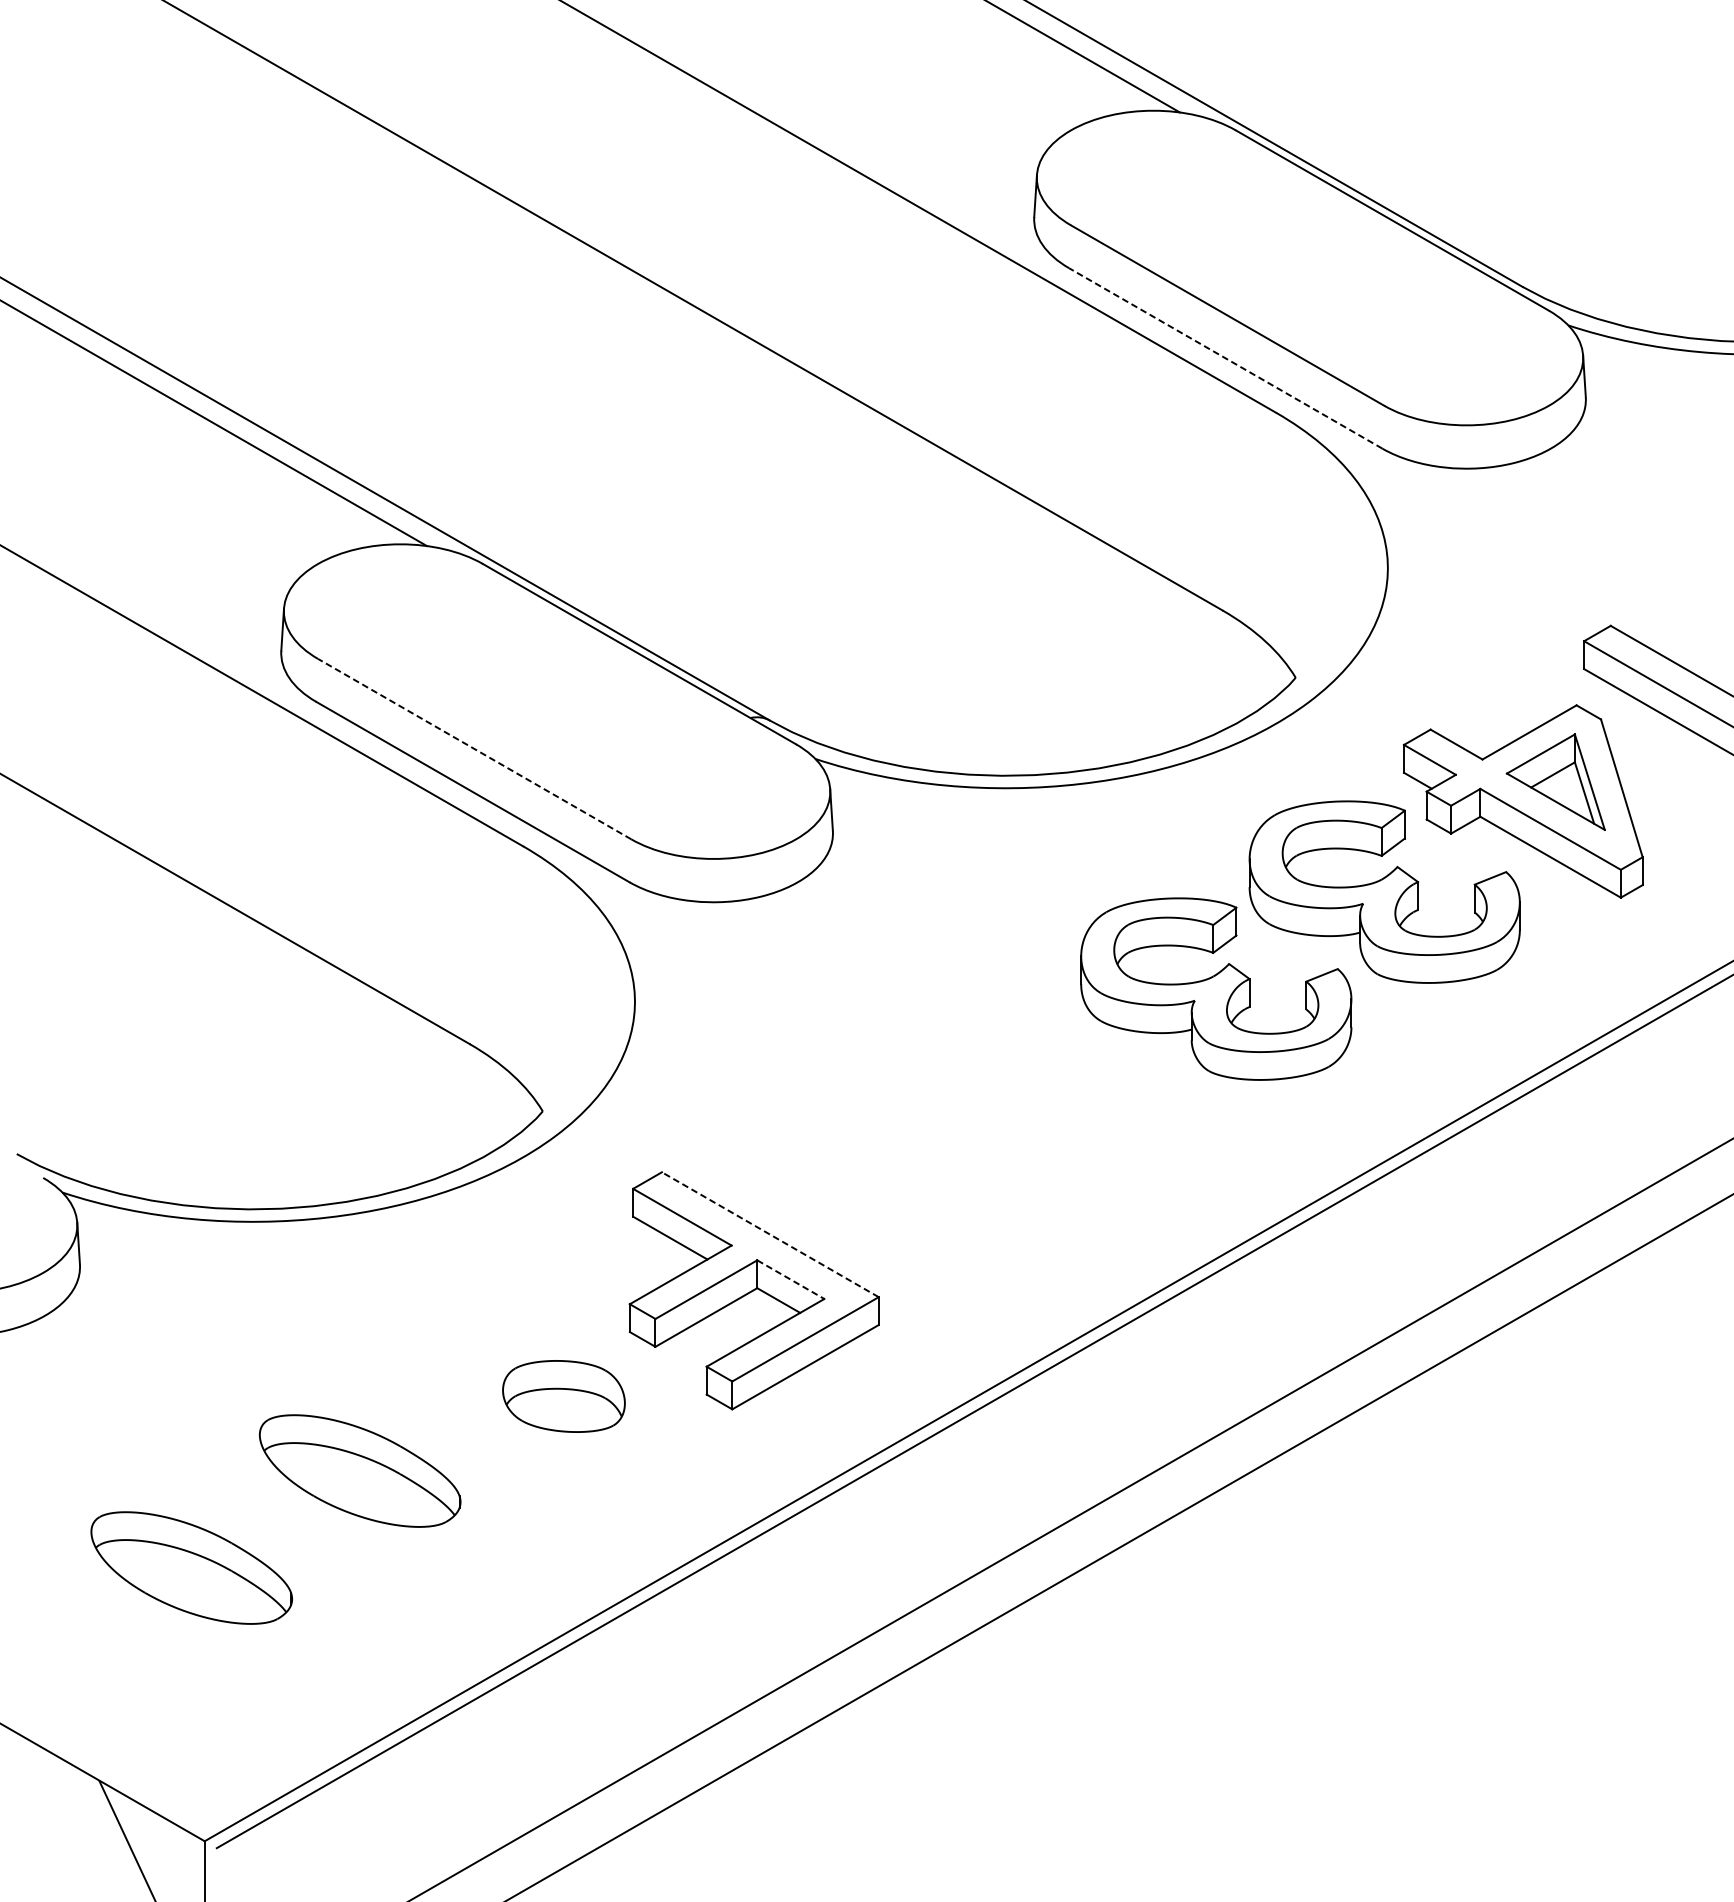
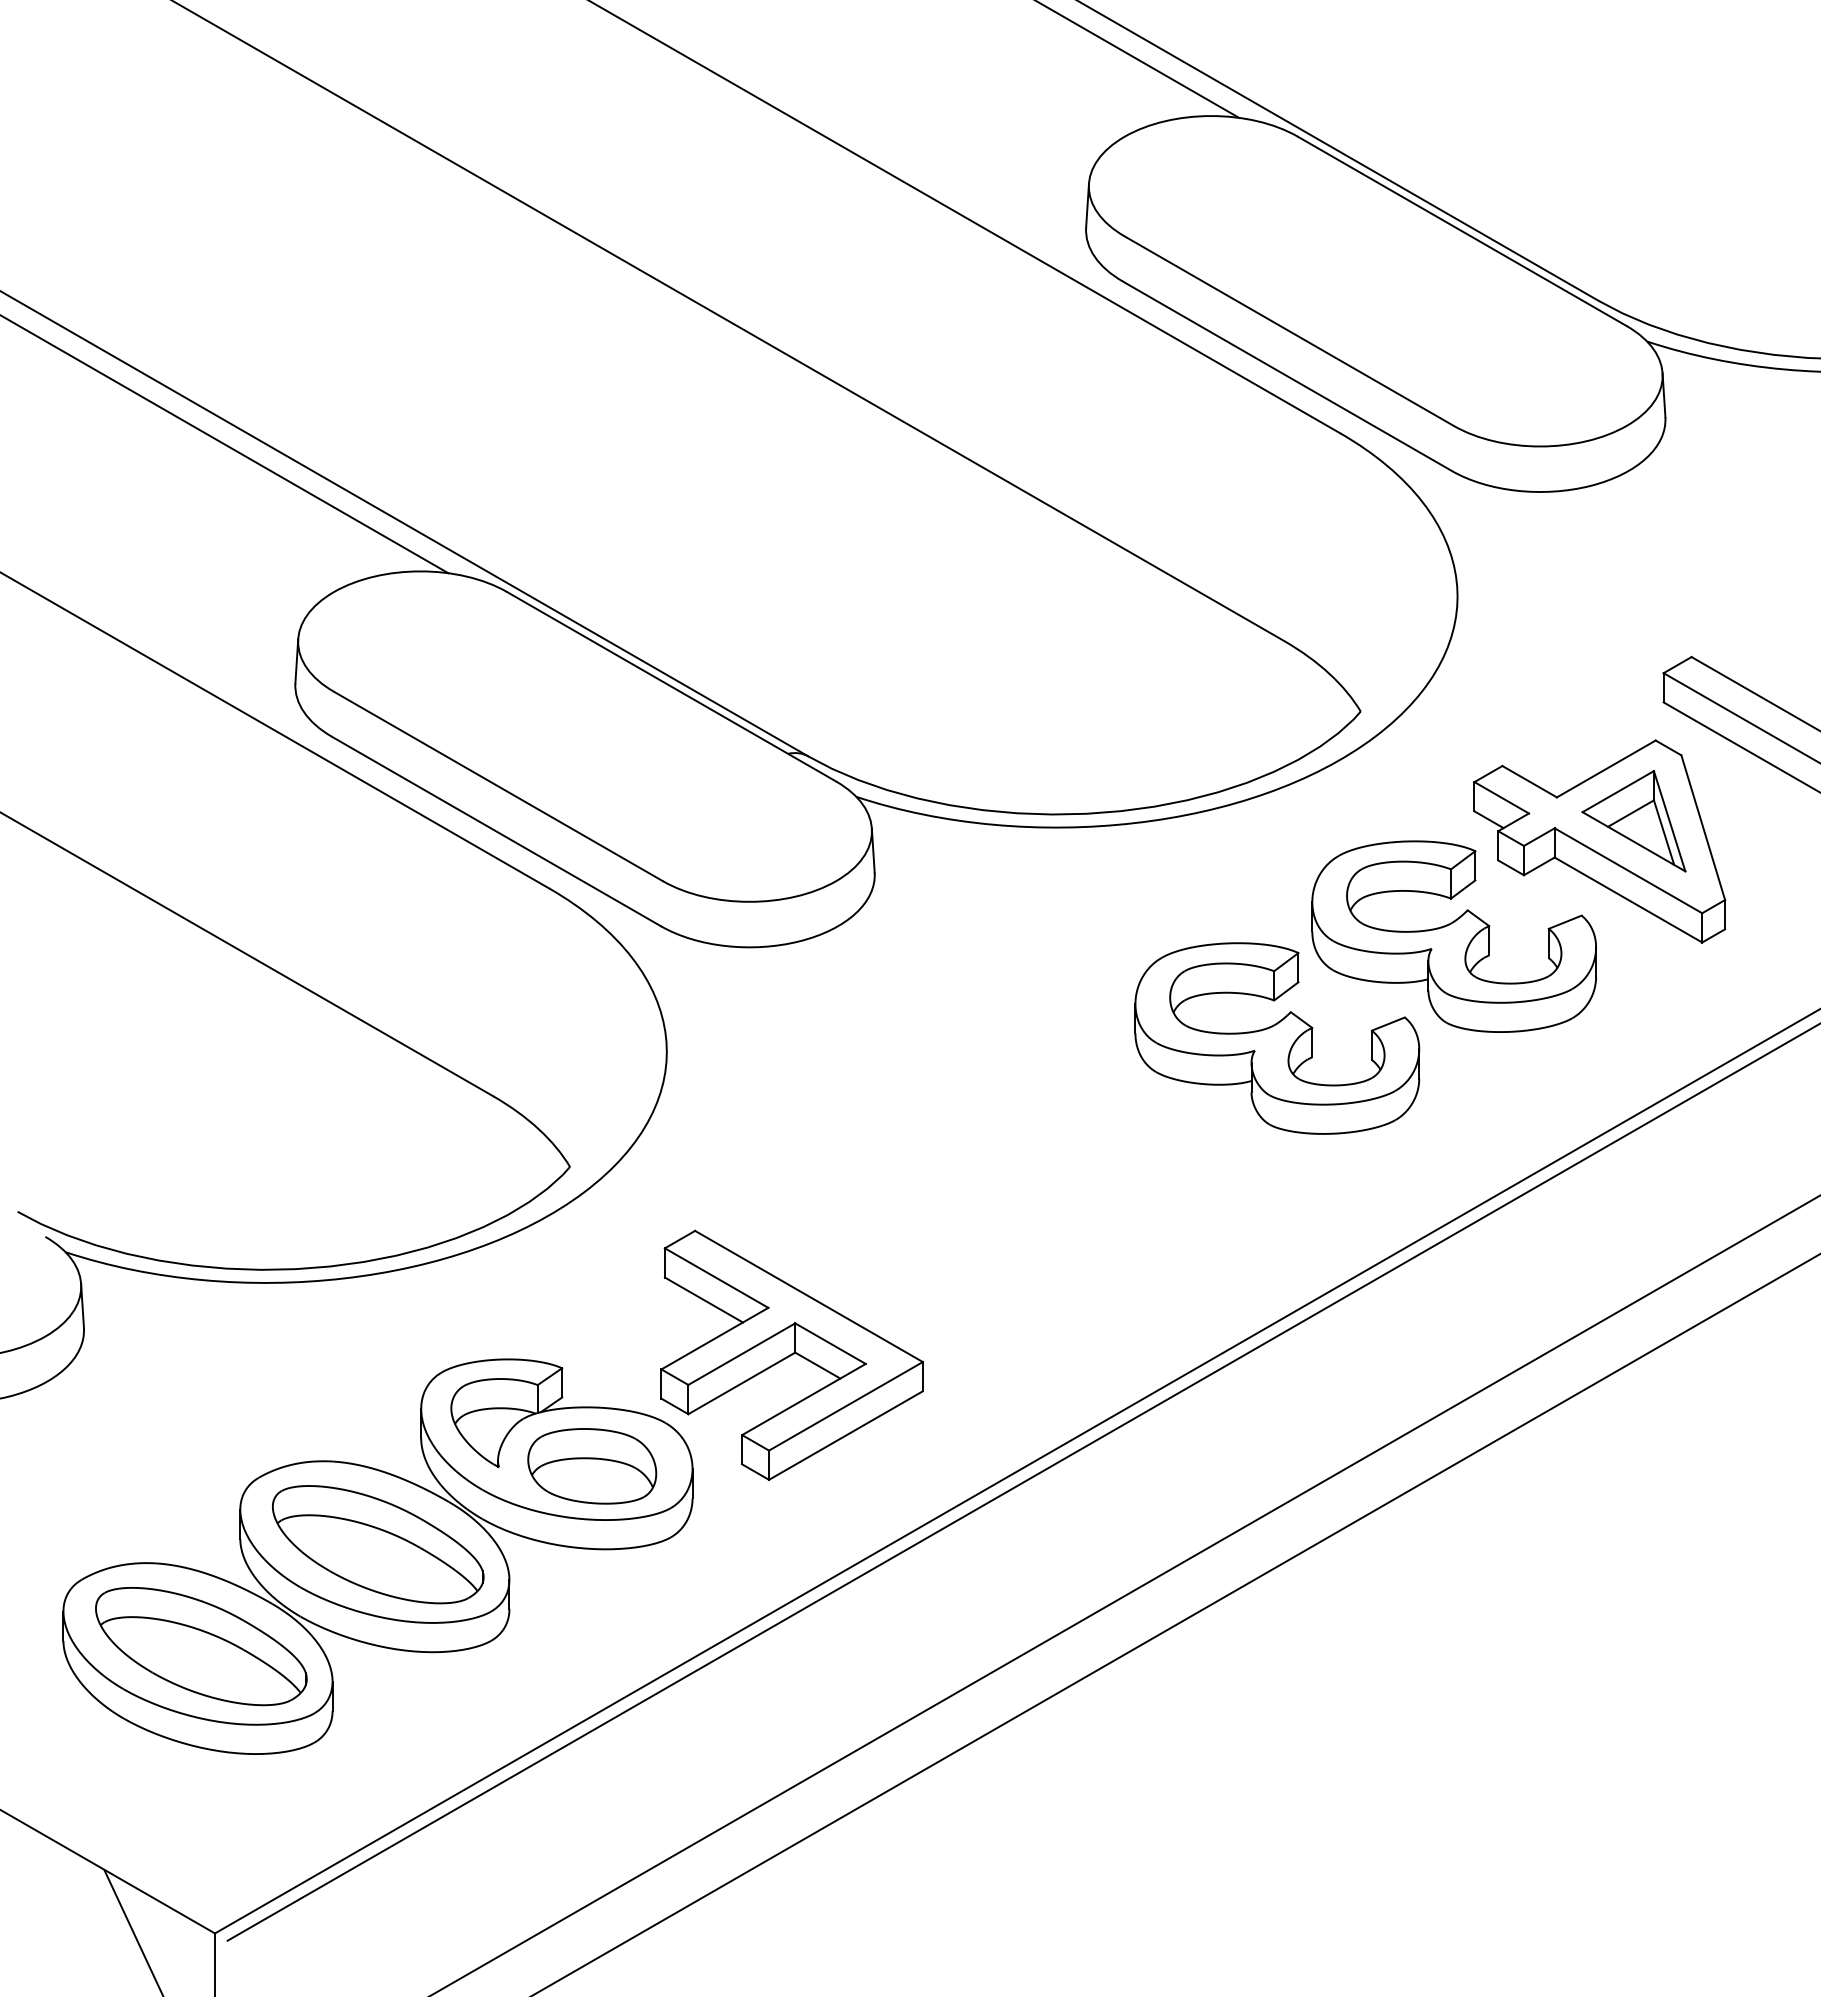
line: (1225, 358) -> (1287, 376), dashed -> solid
line: (474, 749) -> (498, 786), dashed -> solid
line: (769, 1234) -> (808, 1296), dashed -> solid
line: (790, 1279) -> (830, 1343), dashed -> solid
part: (359, 1482) -> (377, 1556), added

